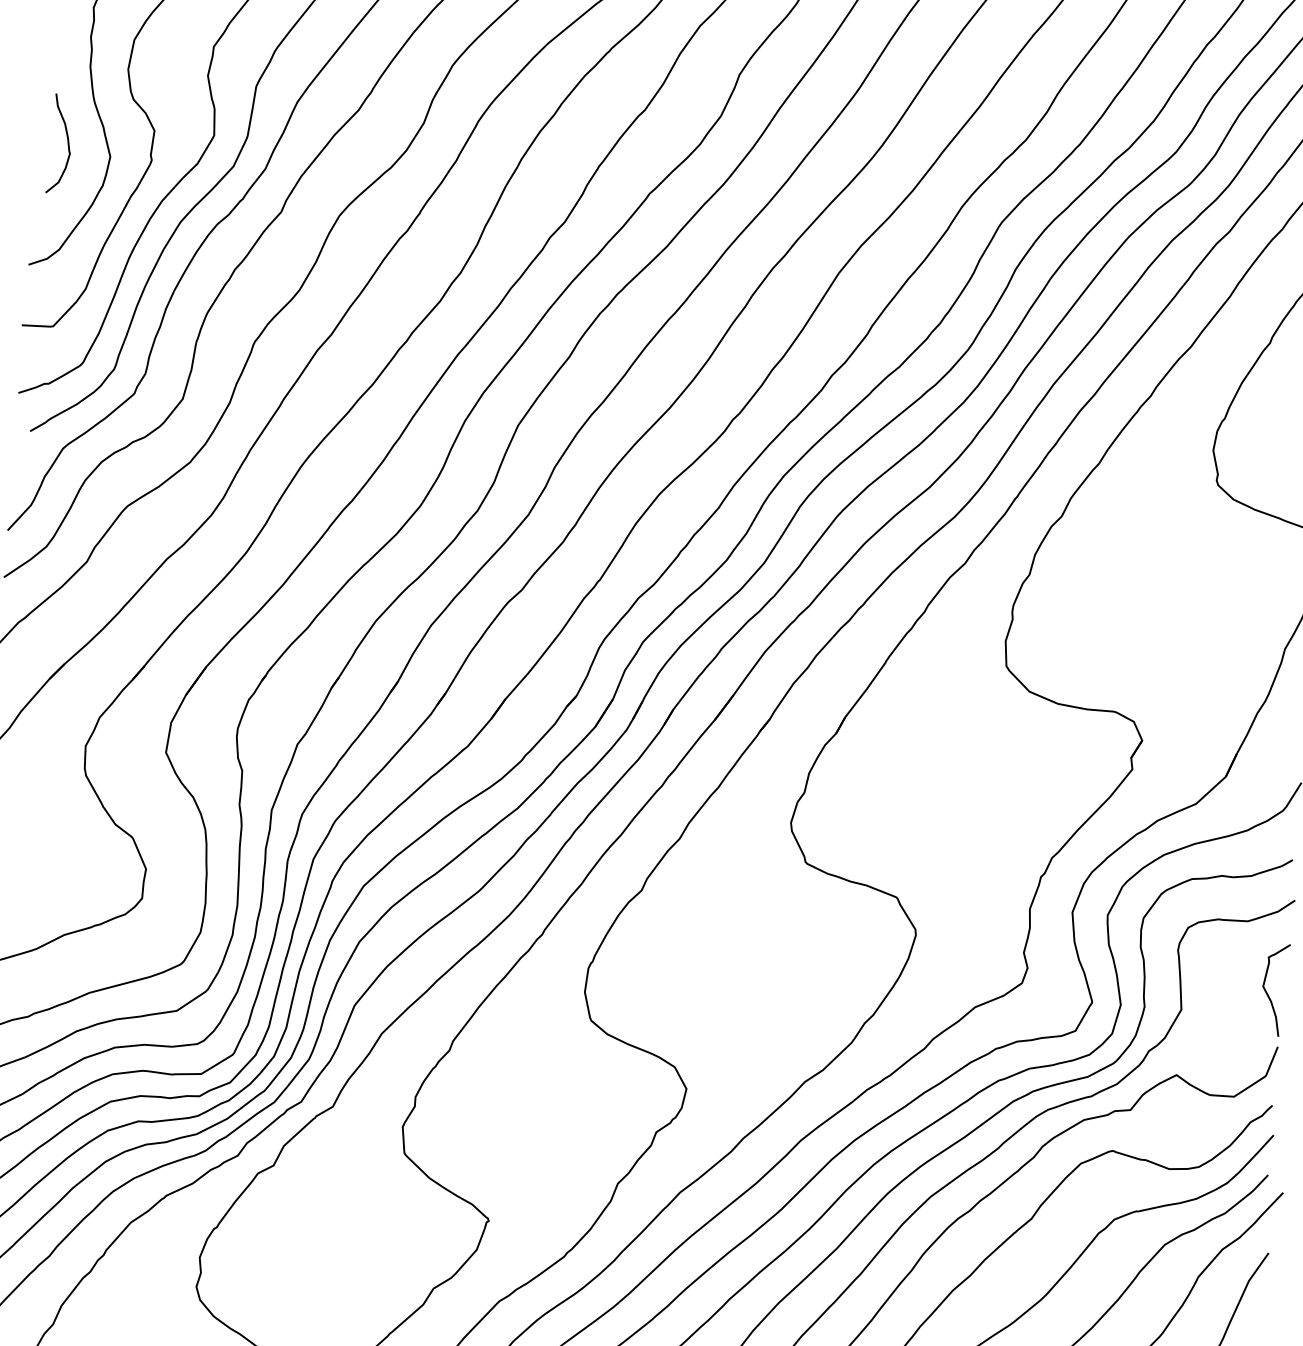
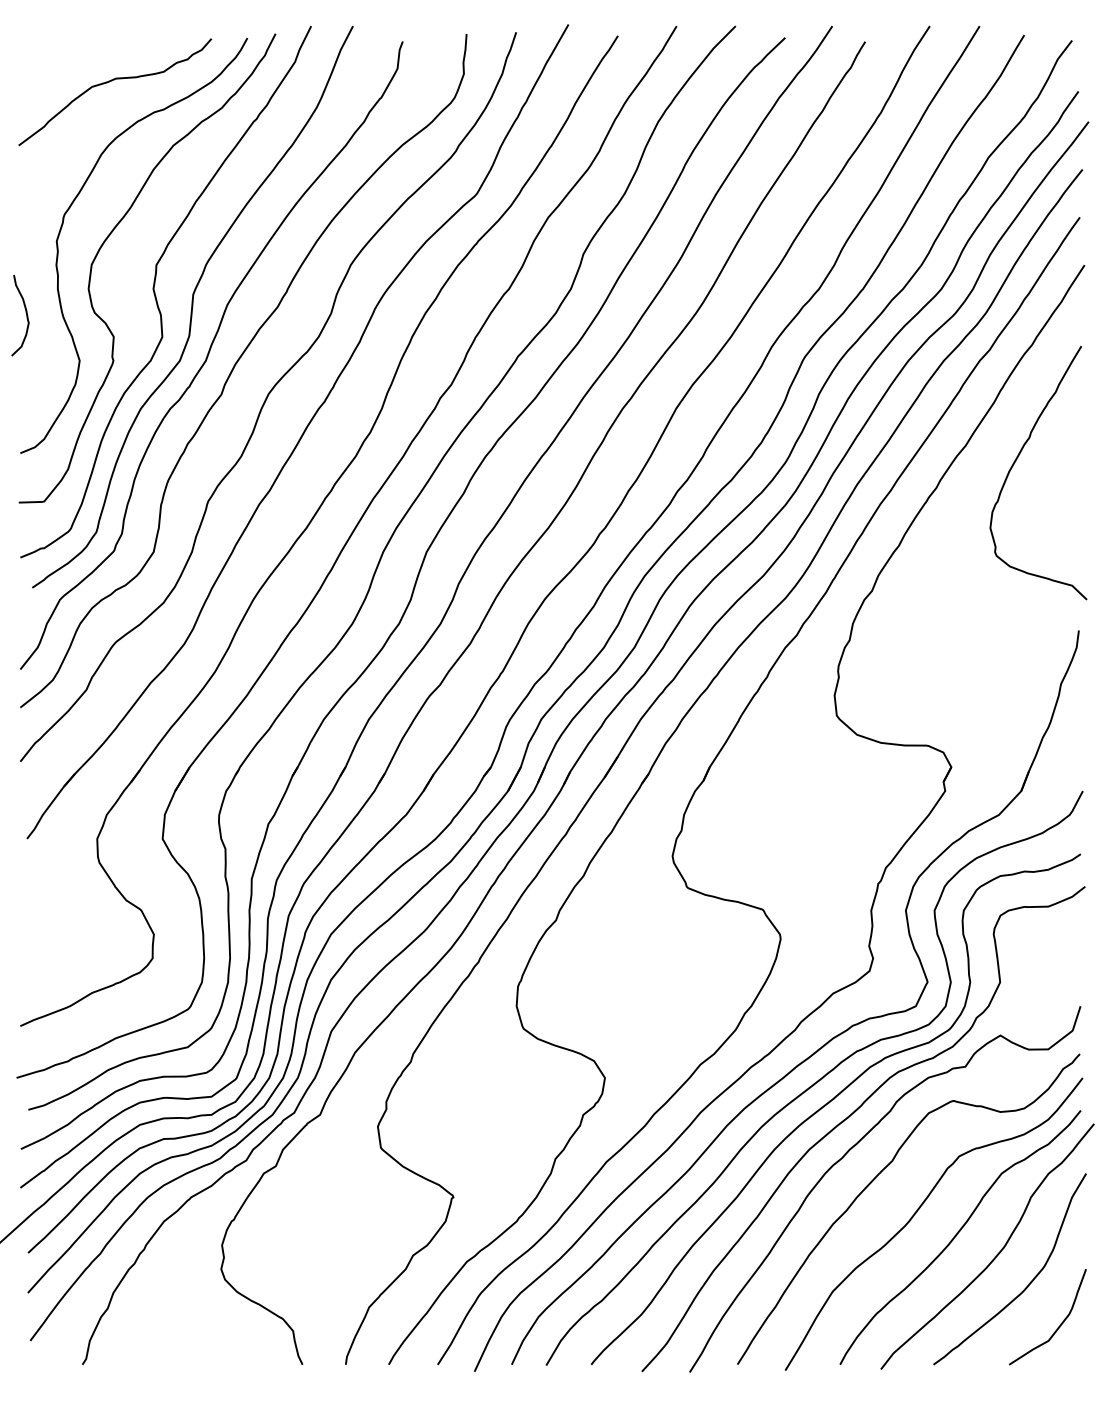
curve: (66, 140) -> (25, 312), moved
curve: (1268, 993) -> (1069, 963), removed

